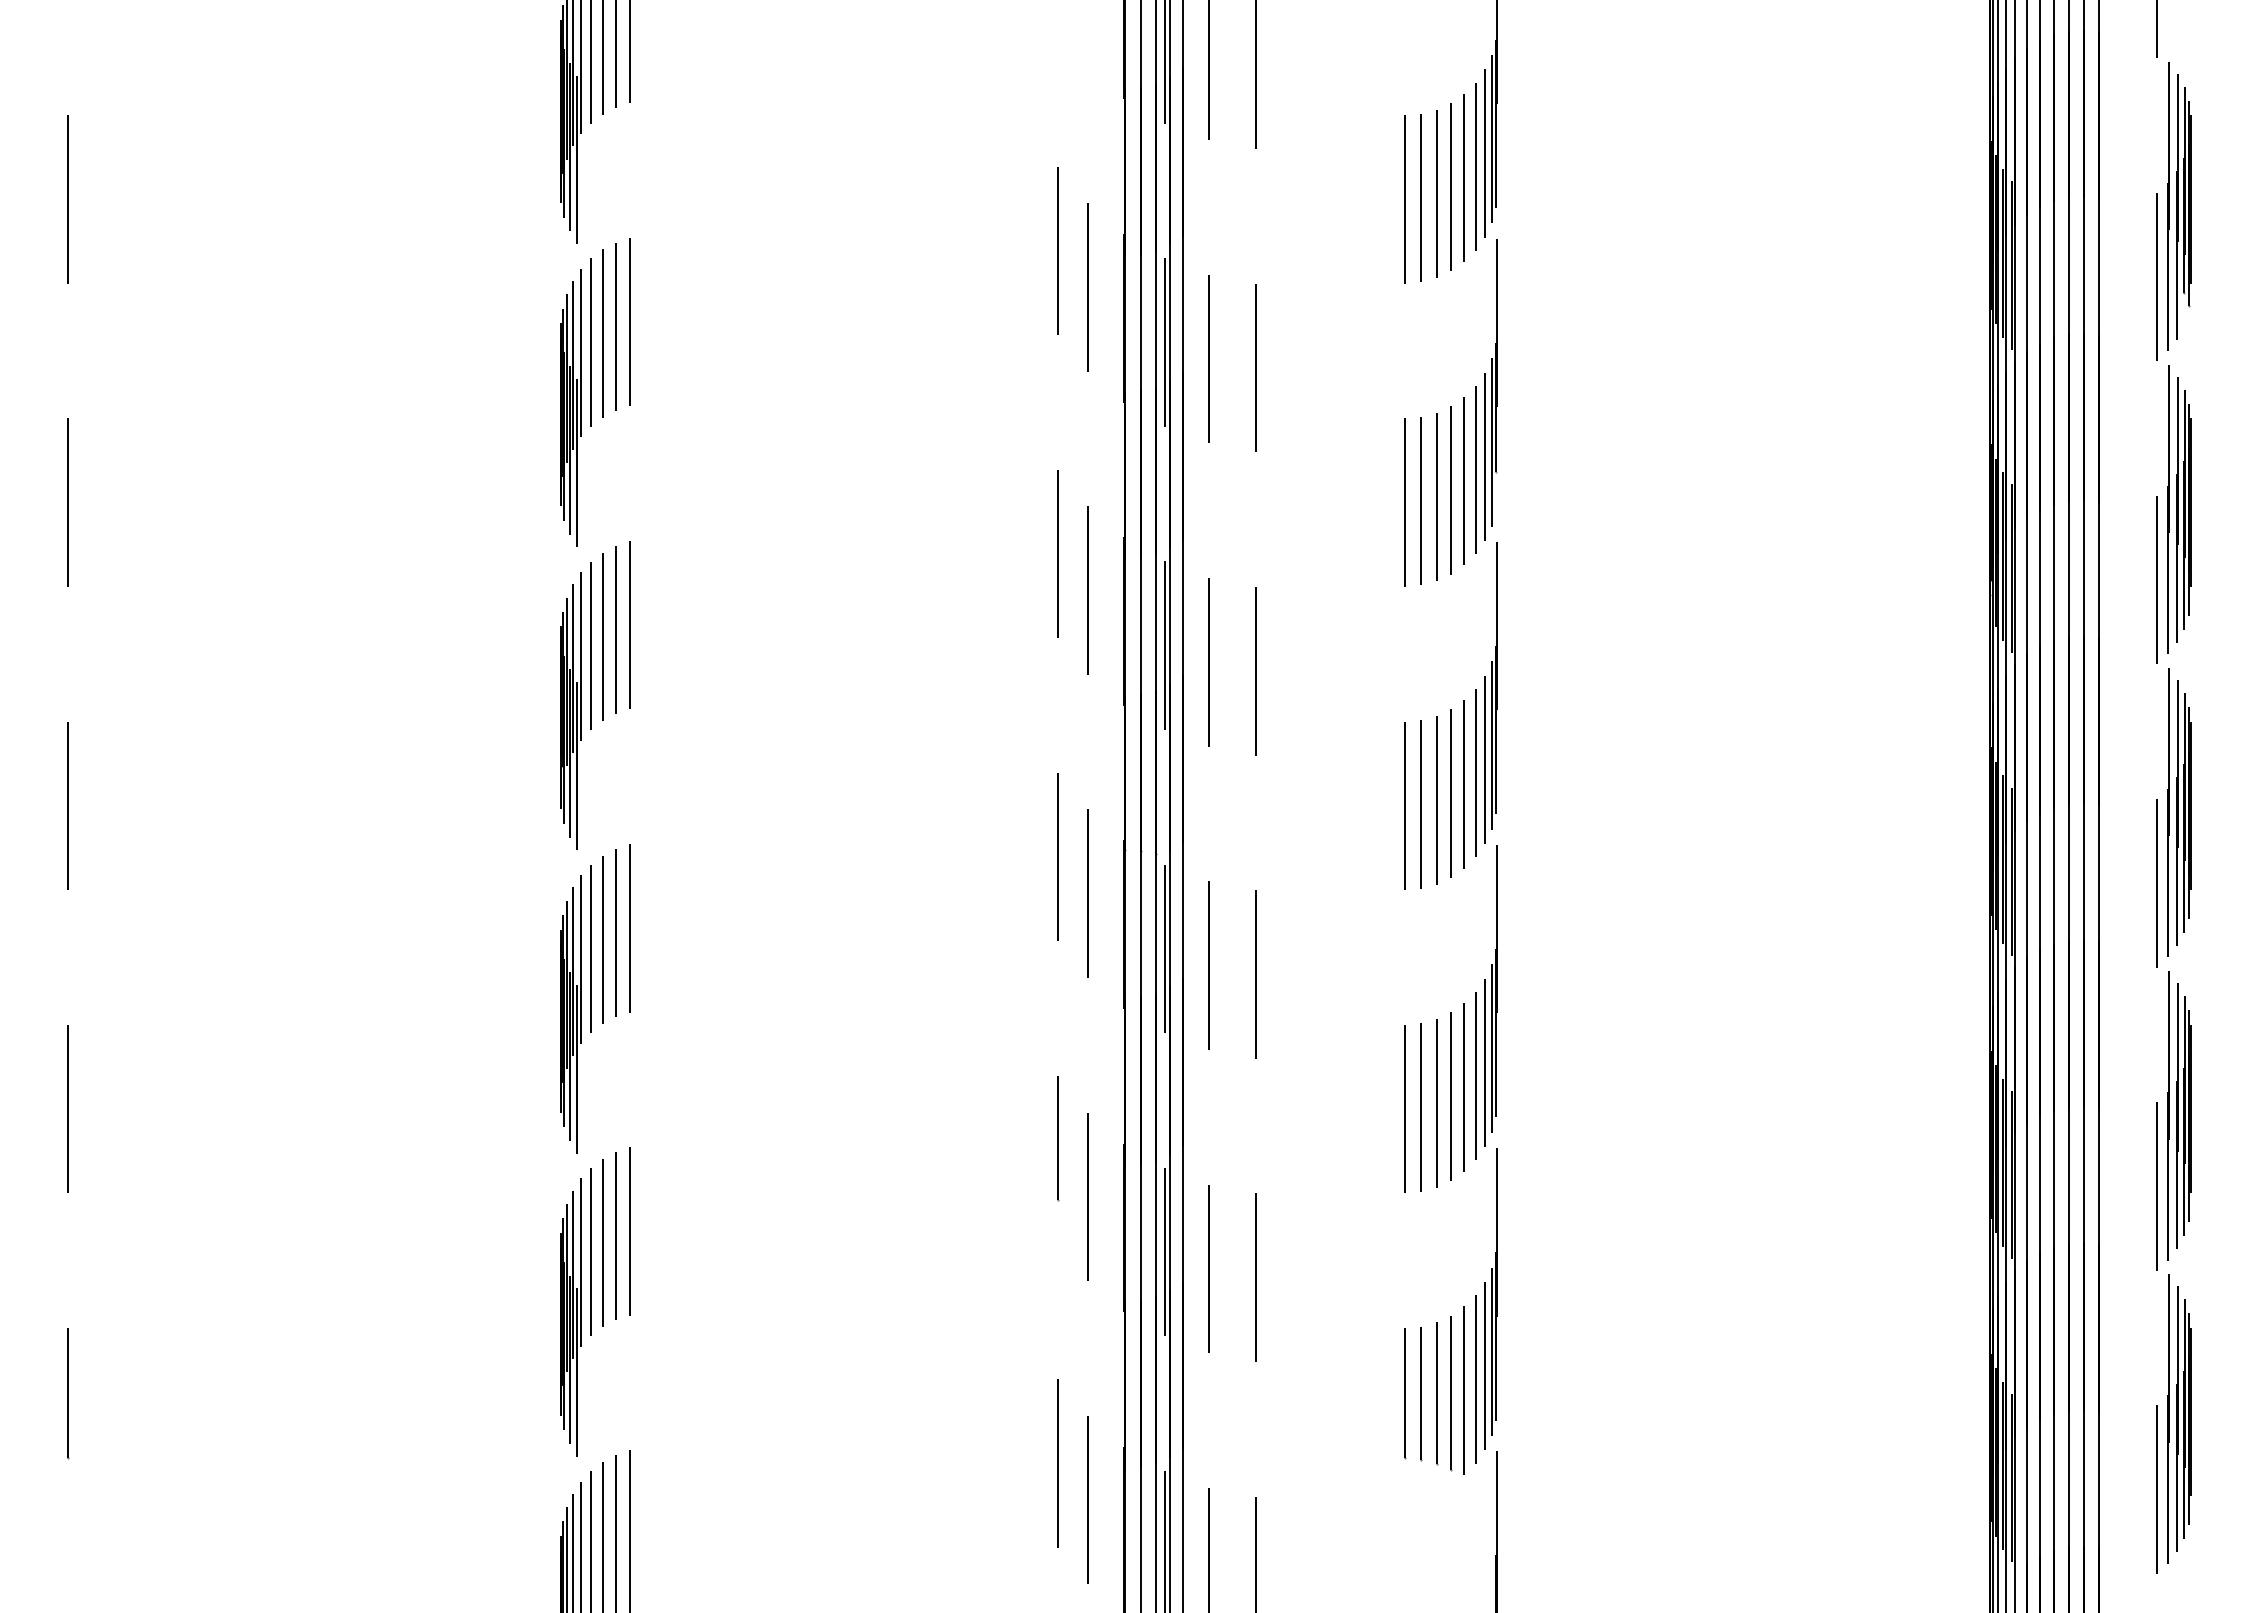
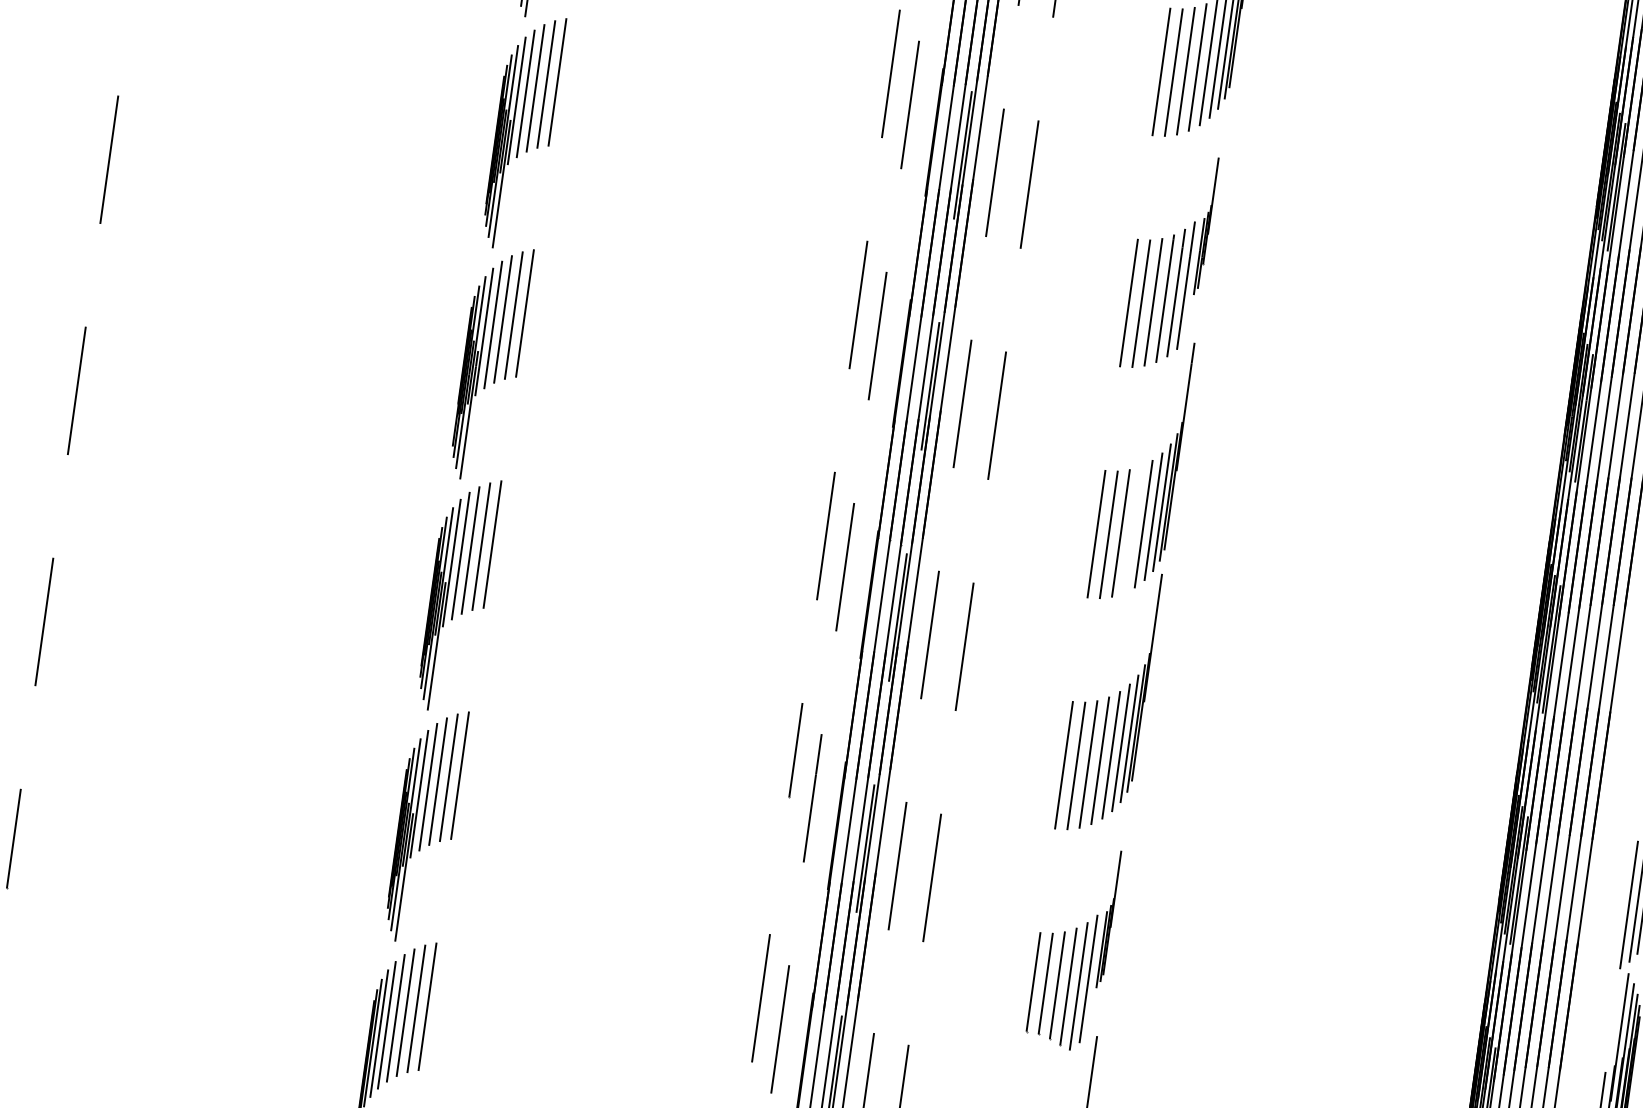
part: (1490, 389) -> (1206, 225), size x0.6
line: (1451, 793) -> (1133, 529), removed
part: (1490, 1298) -> (1108, 918), size x0.6

